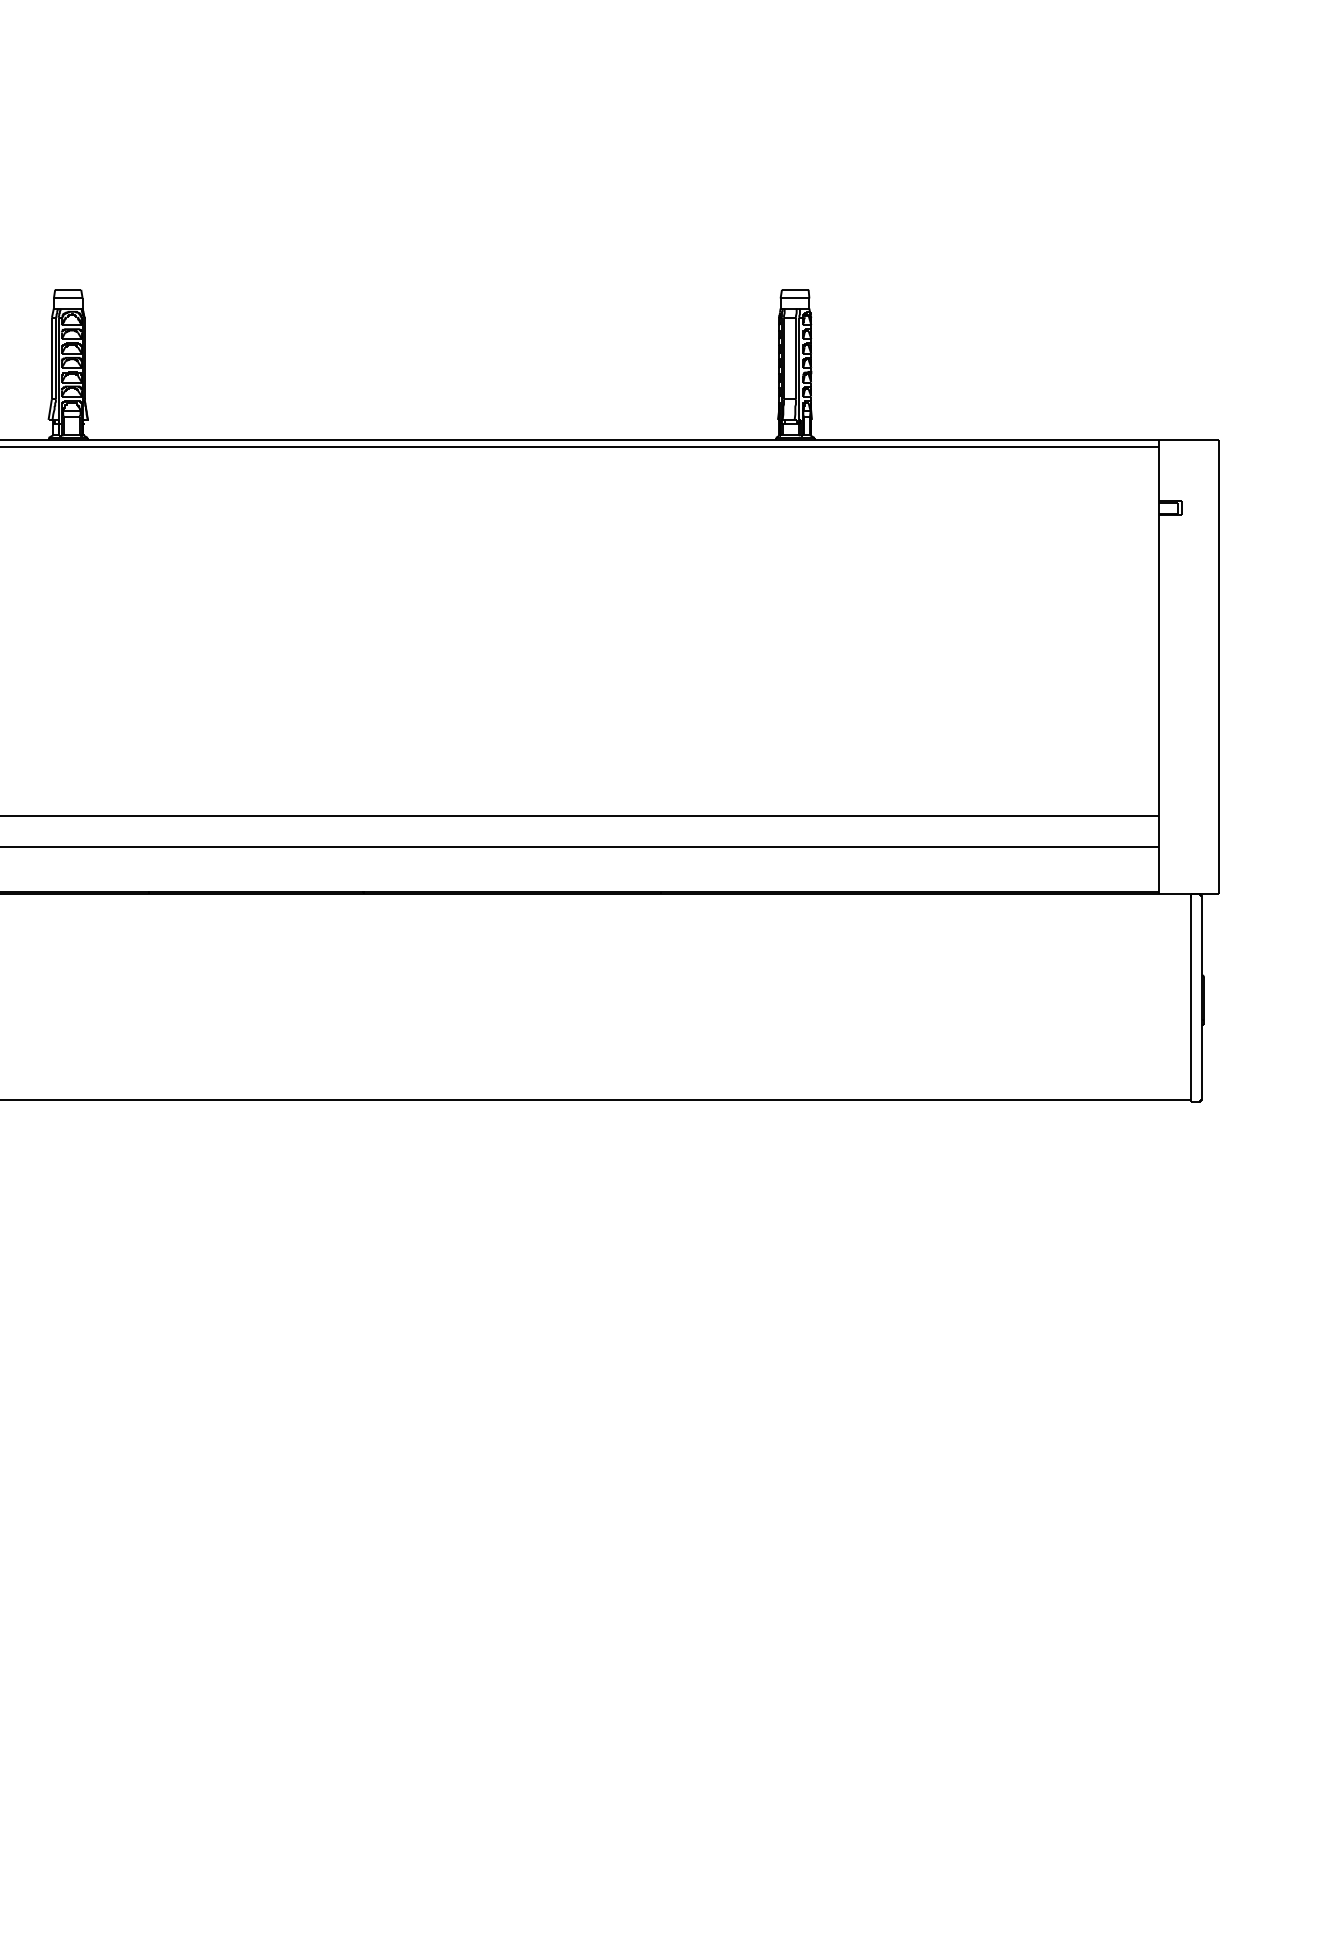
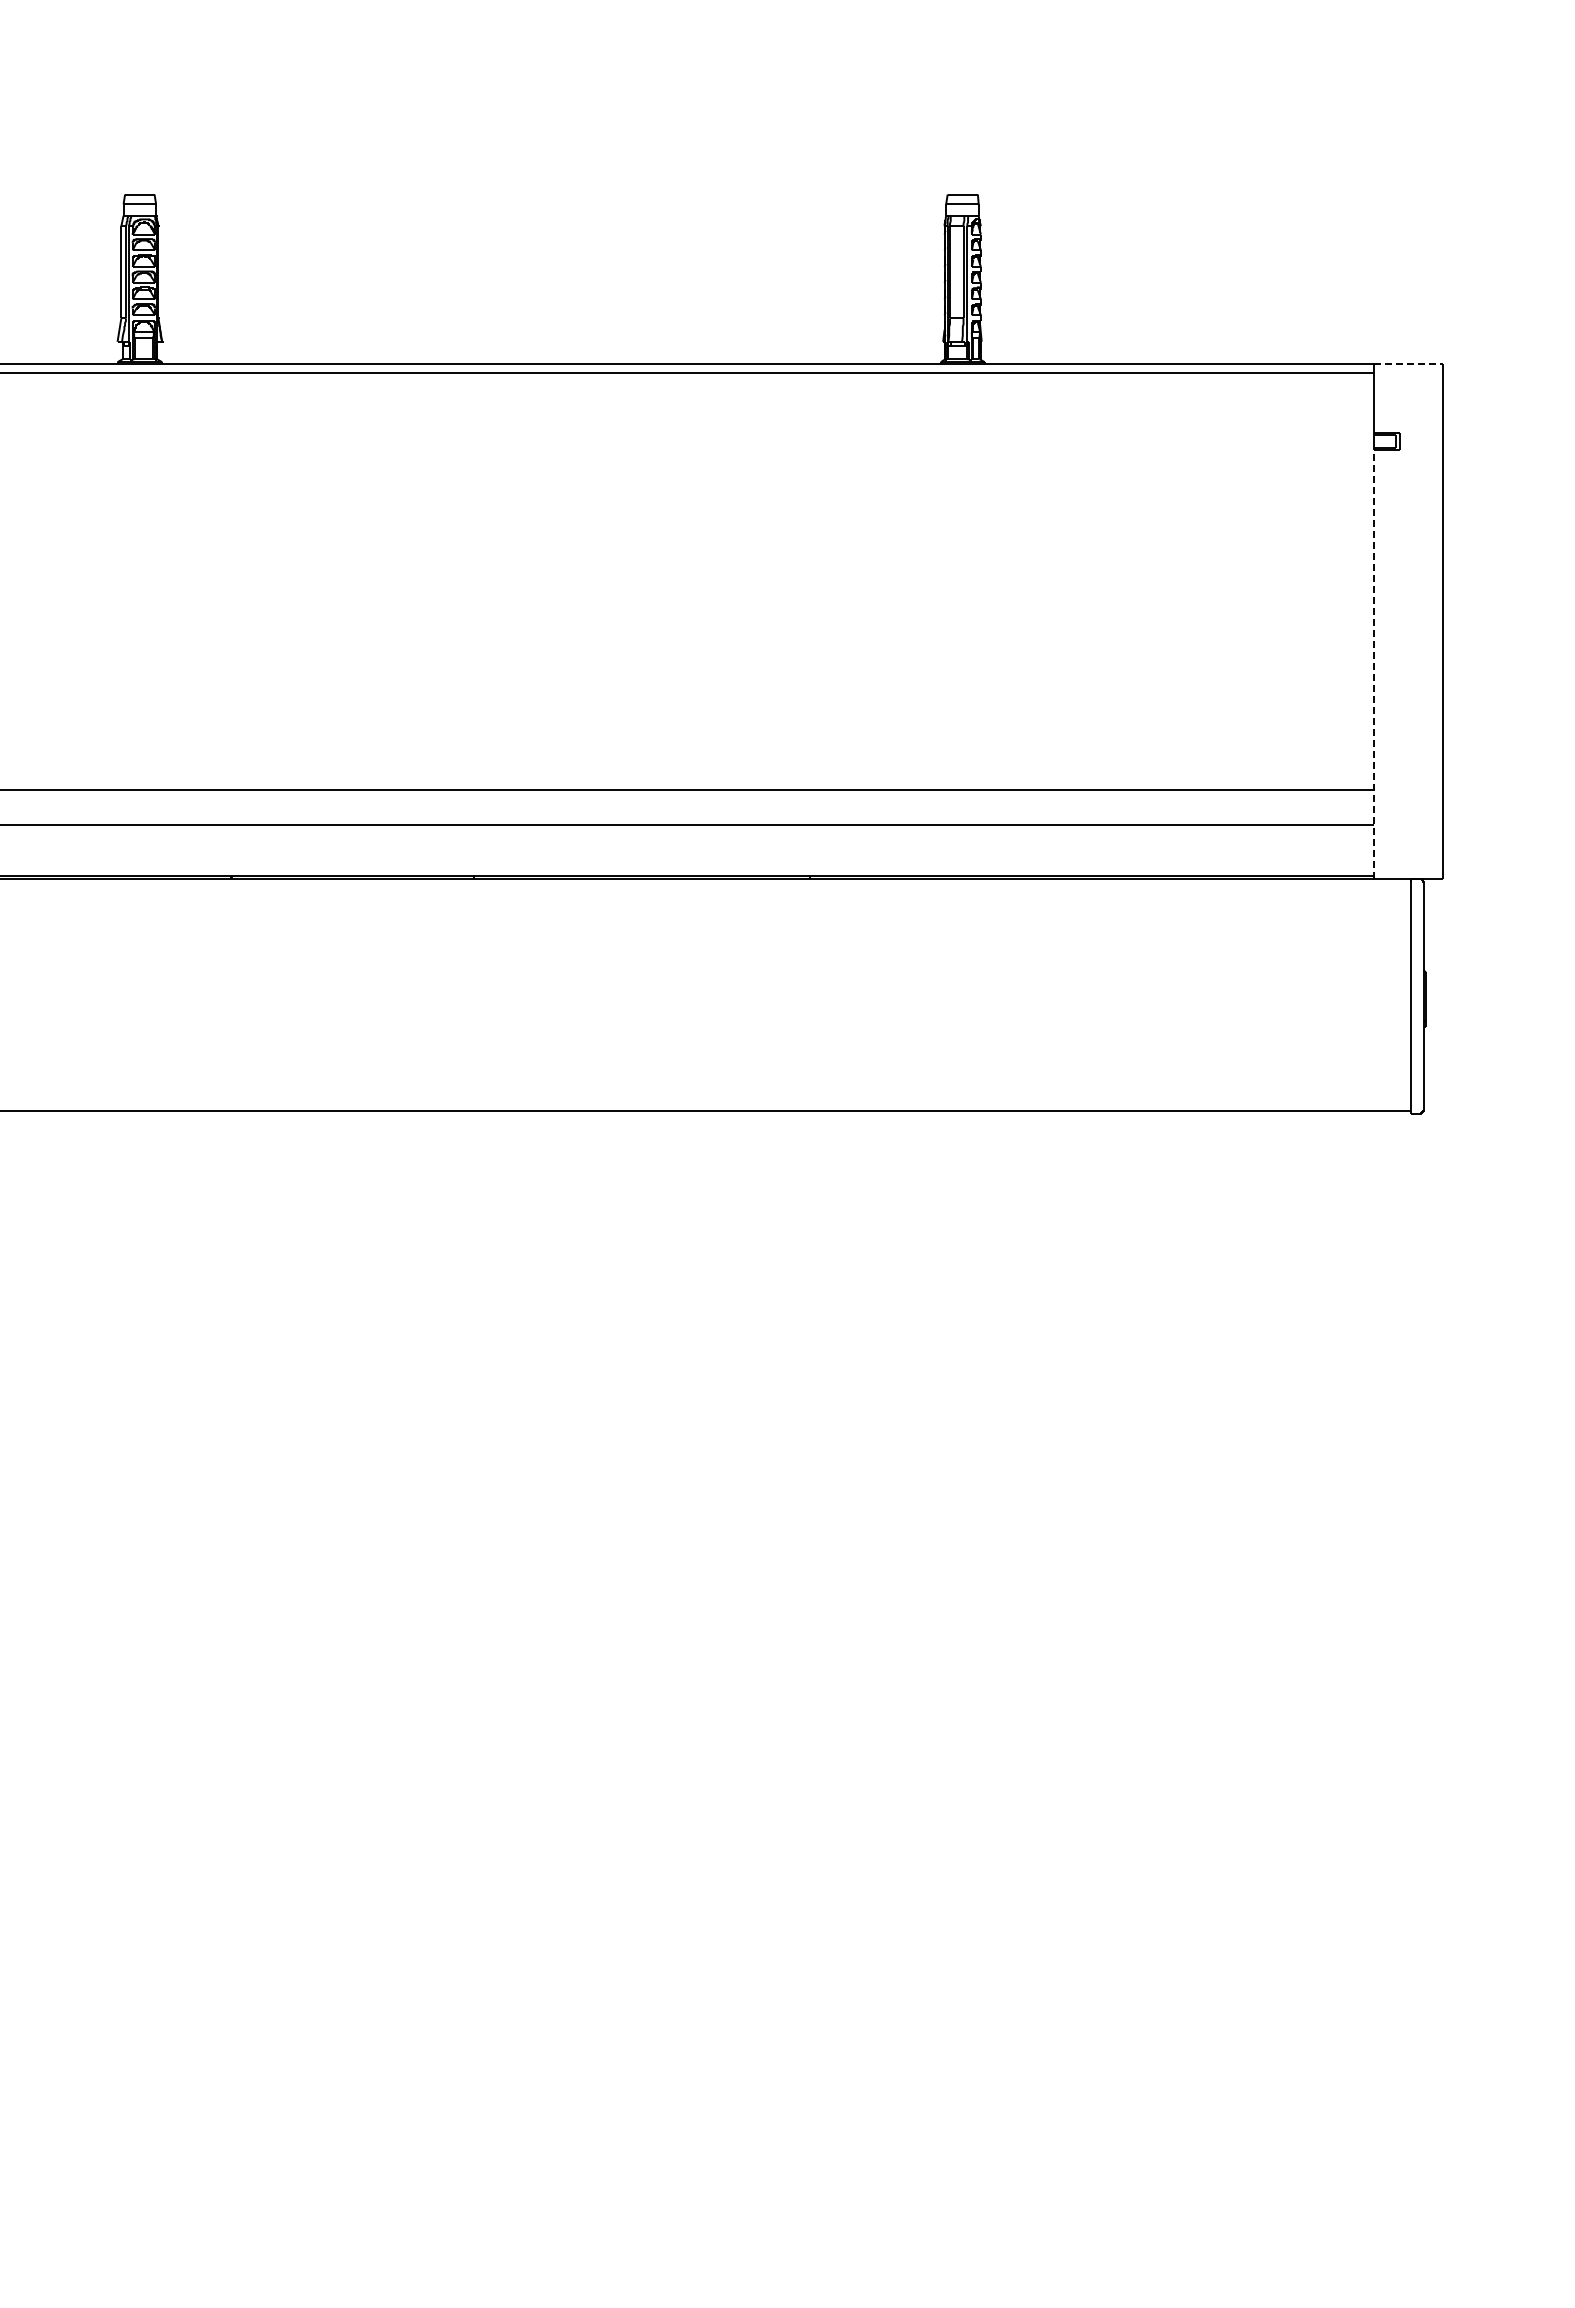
line: (1189, 440) -> (1408, 364), solid -> dashed
line: (1159, 704) -> (1374, 663), solid -> dashed

